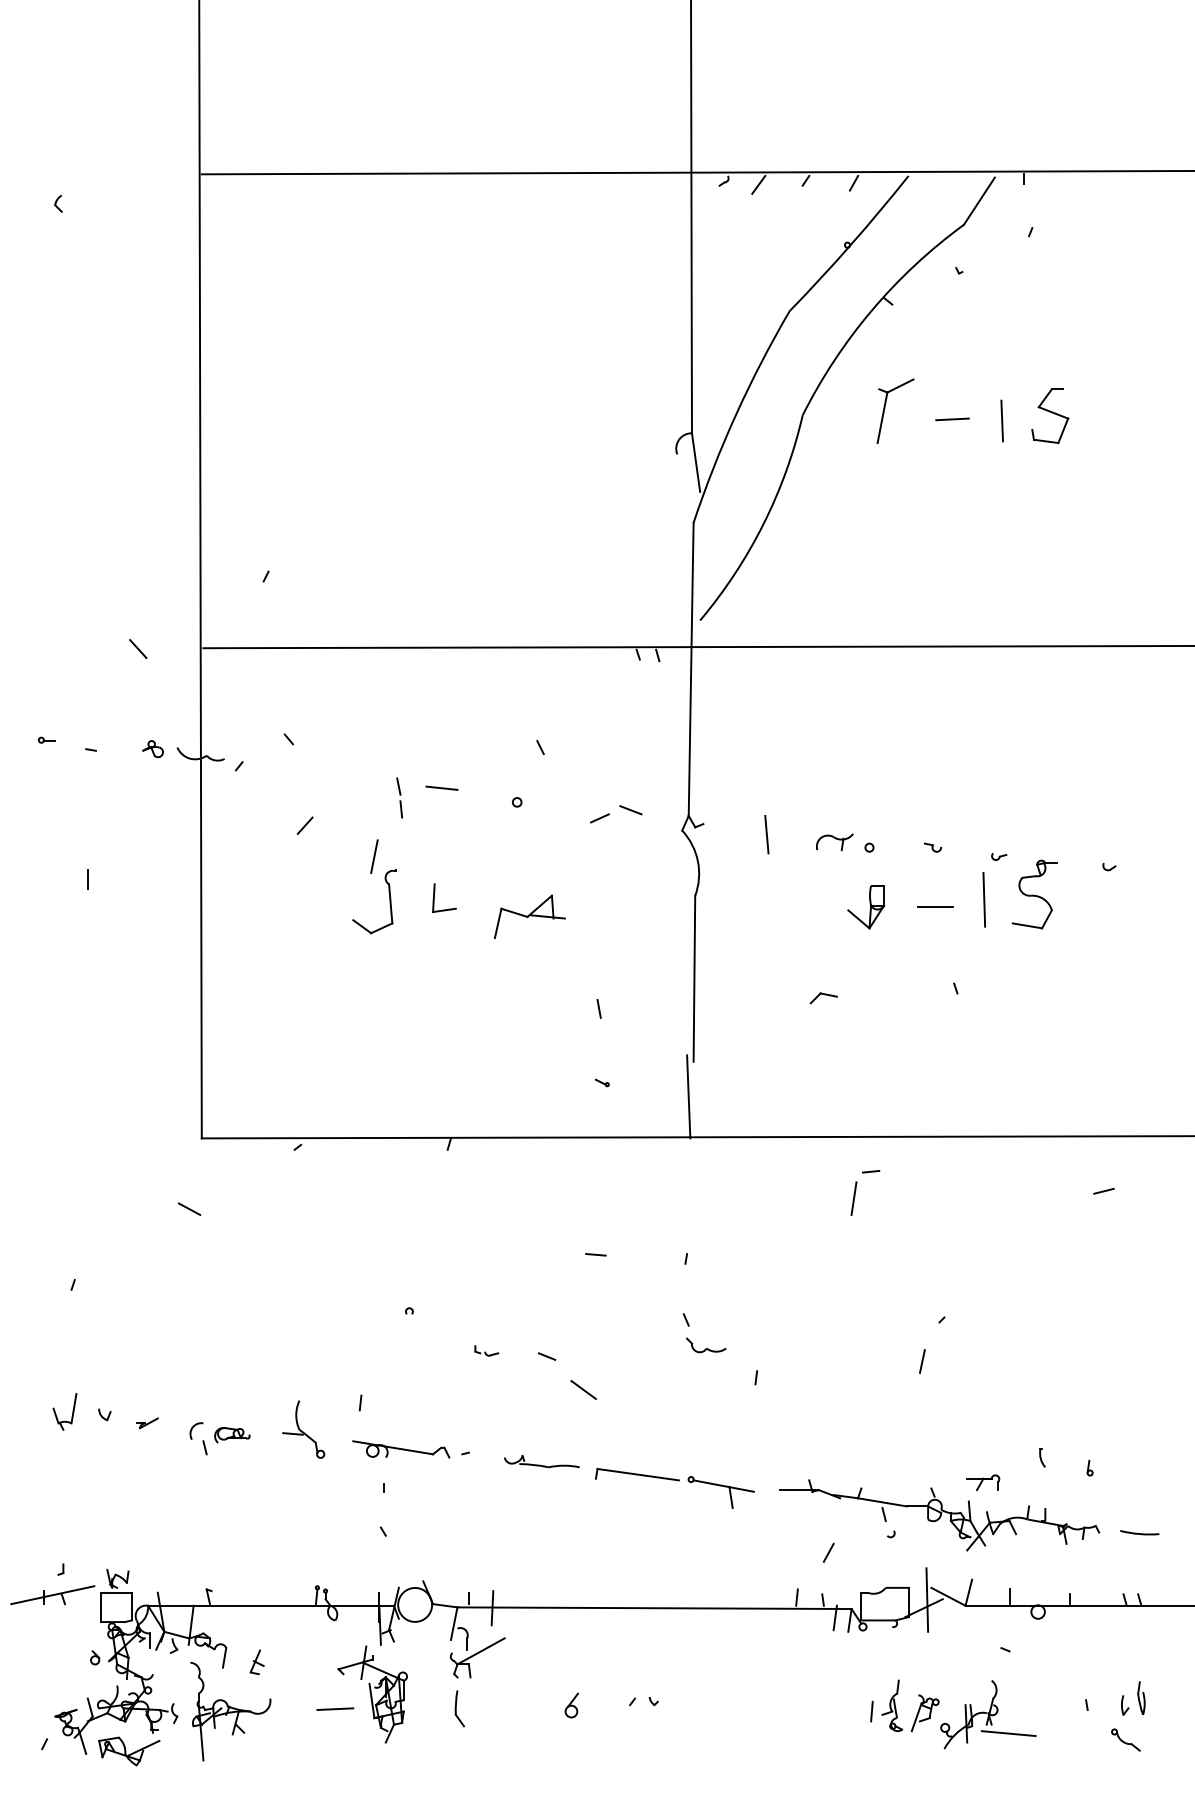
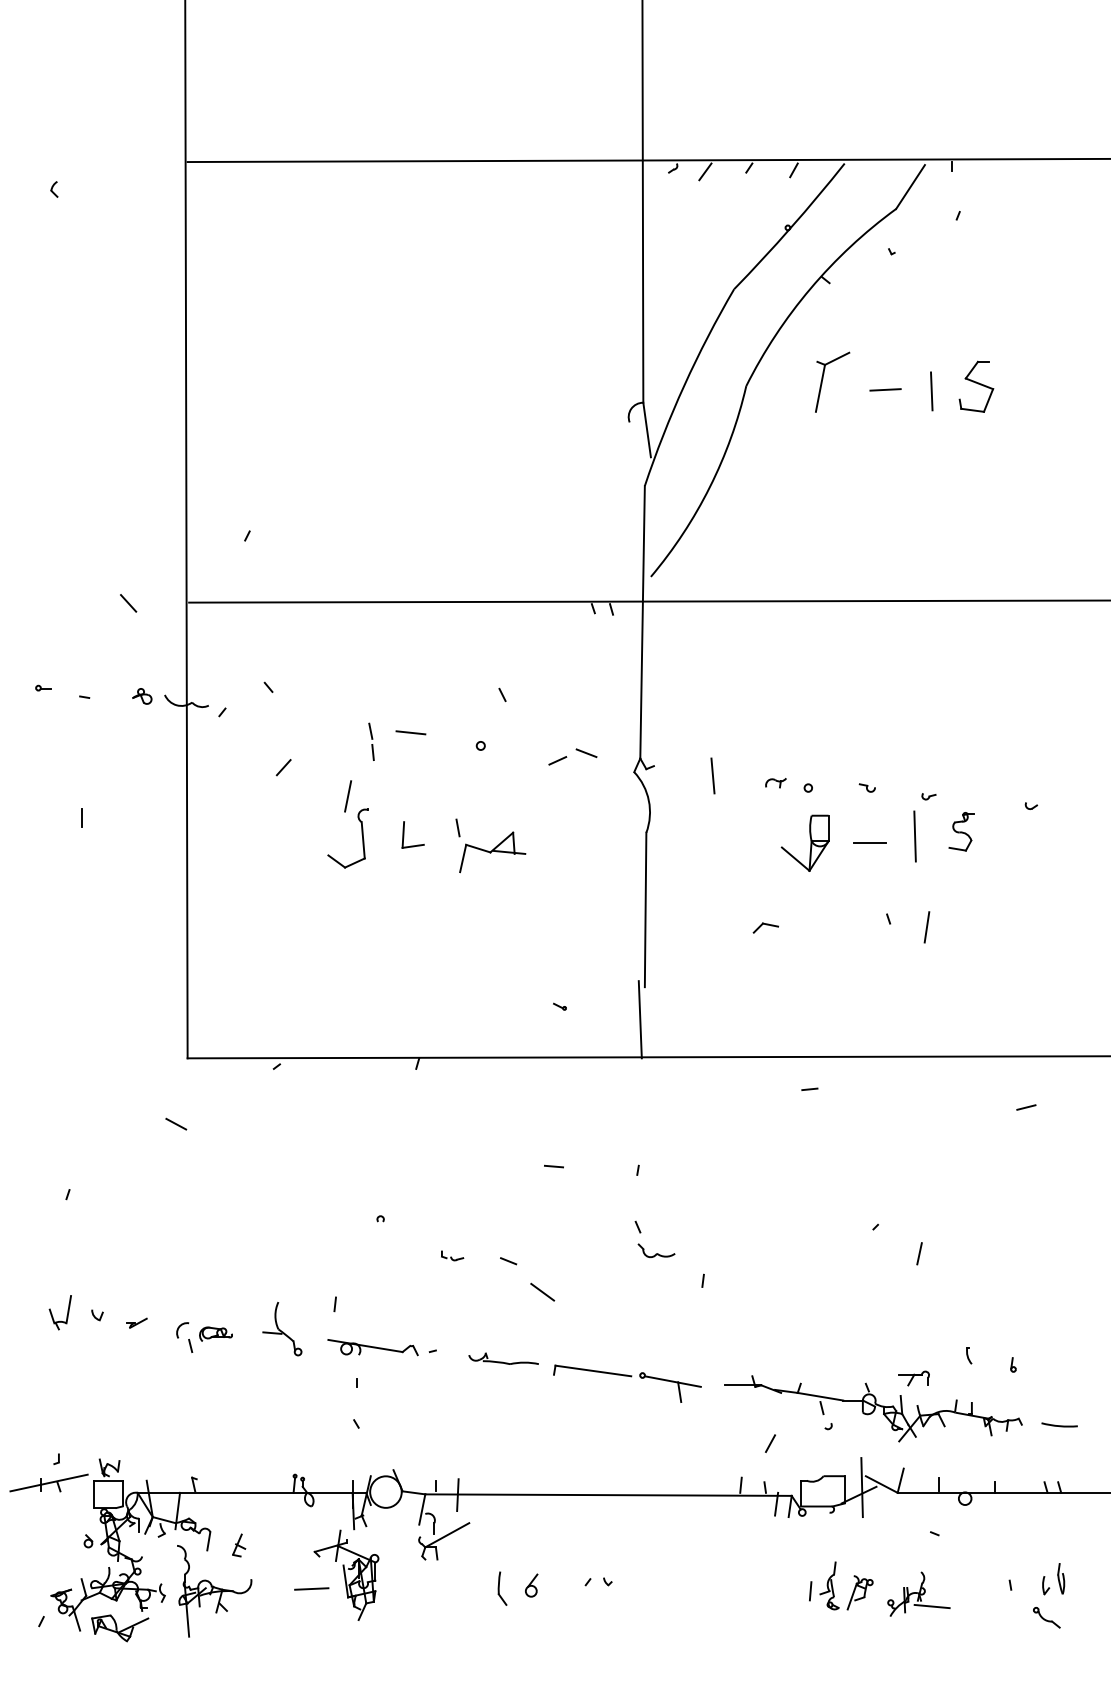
part: (834, 841) -> (775, 782), size x0.6
part: (1034, 894) -> (961, 831), size x0.6
part: (866, 907) -> (805, 843), size x1.4
line: (598, 1008) -> (457, 827), moved
line: (853, 1198) -> (926, 927), moved
line: (922, 1361) -> (919, 1253), moved
part: (459, 1708) -> (502, 1588), moved
part: (987, 1715) -> (918, 1594), size x0.7

